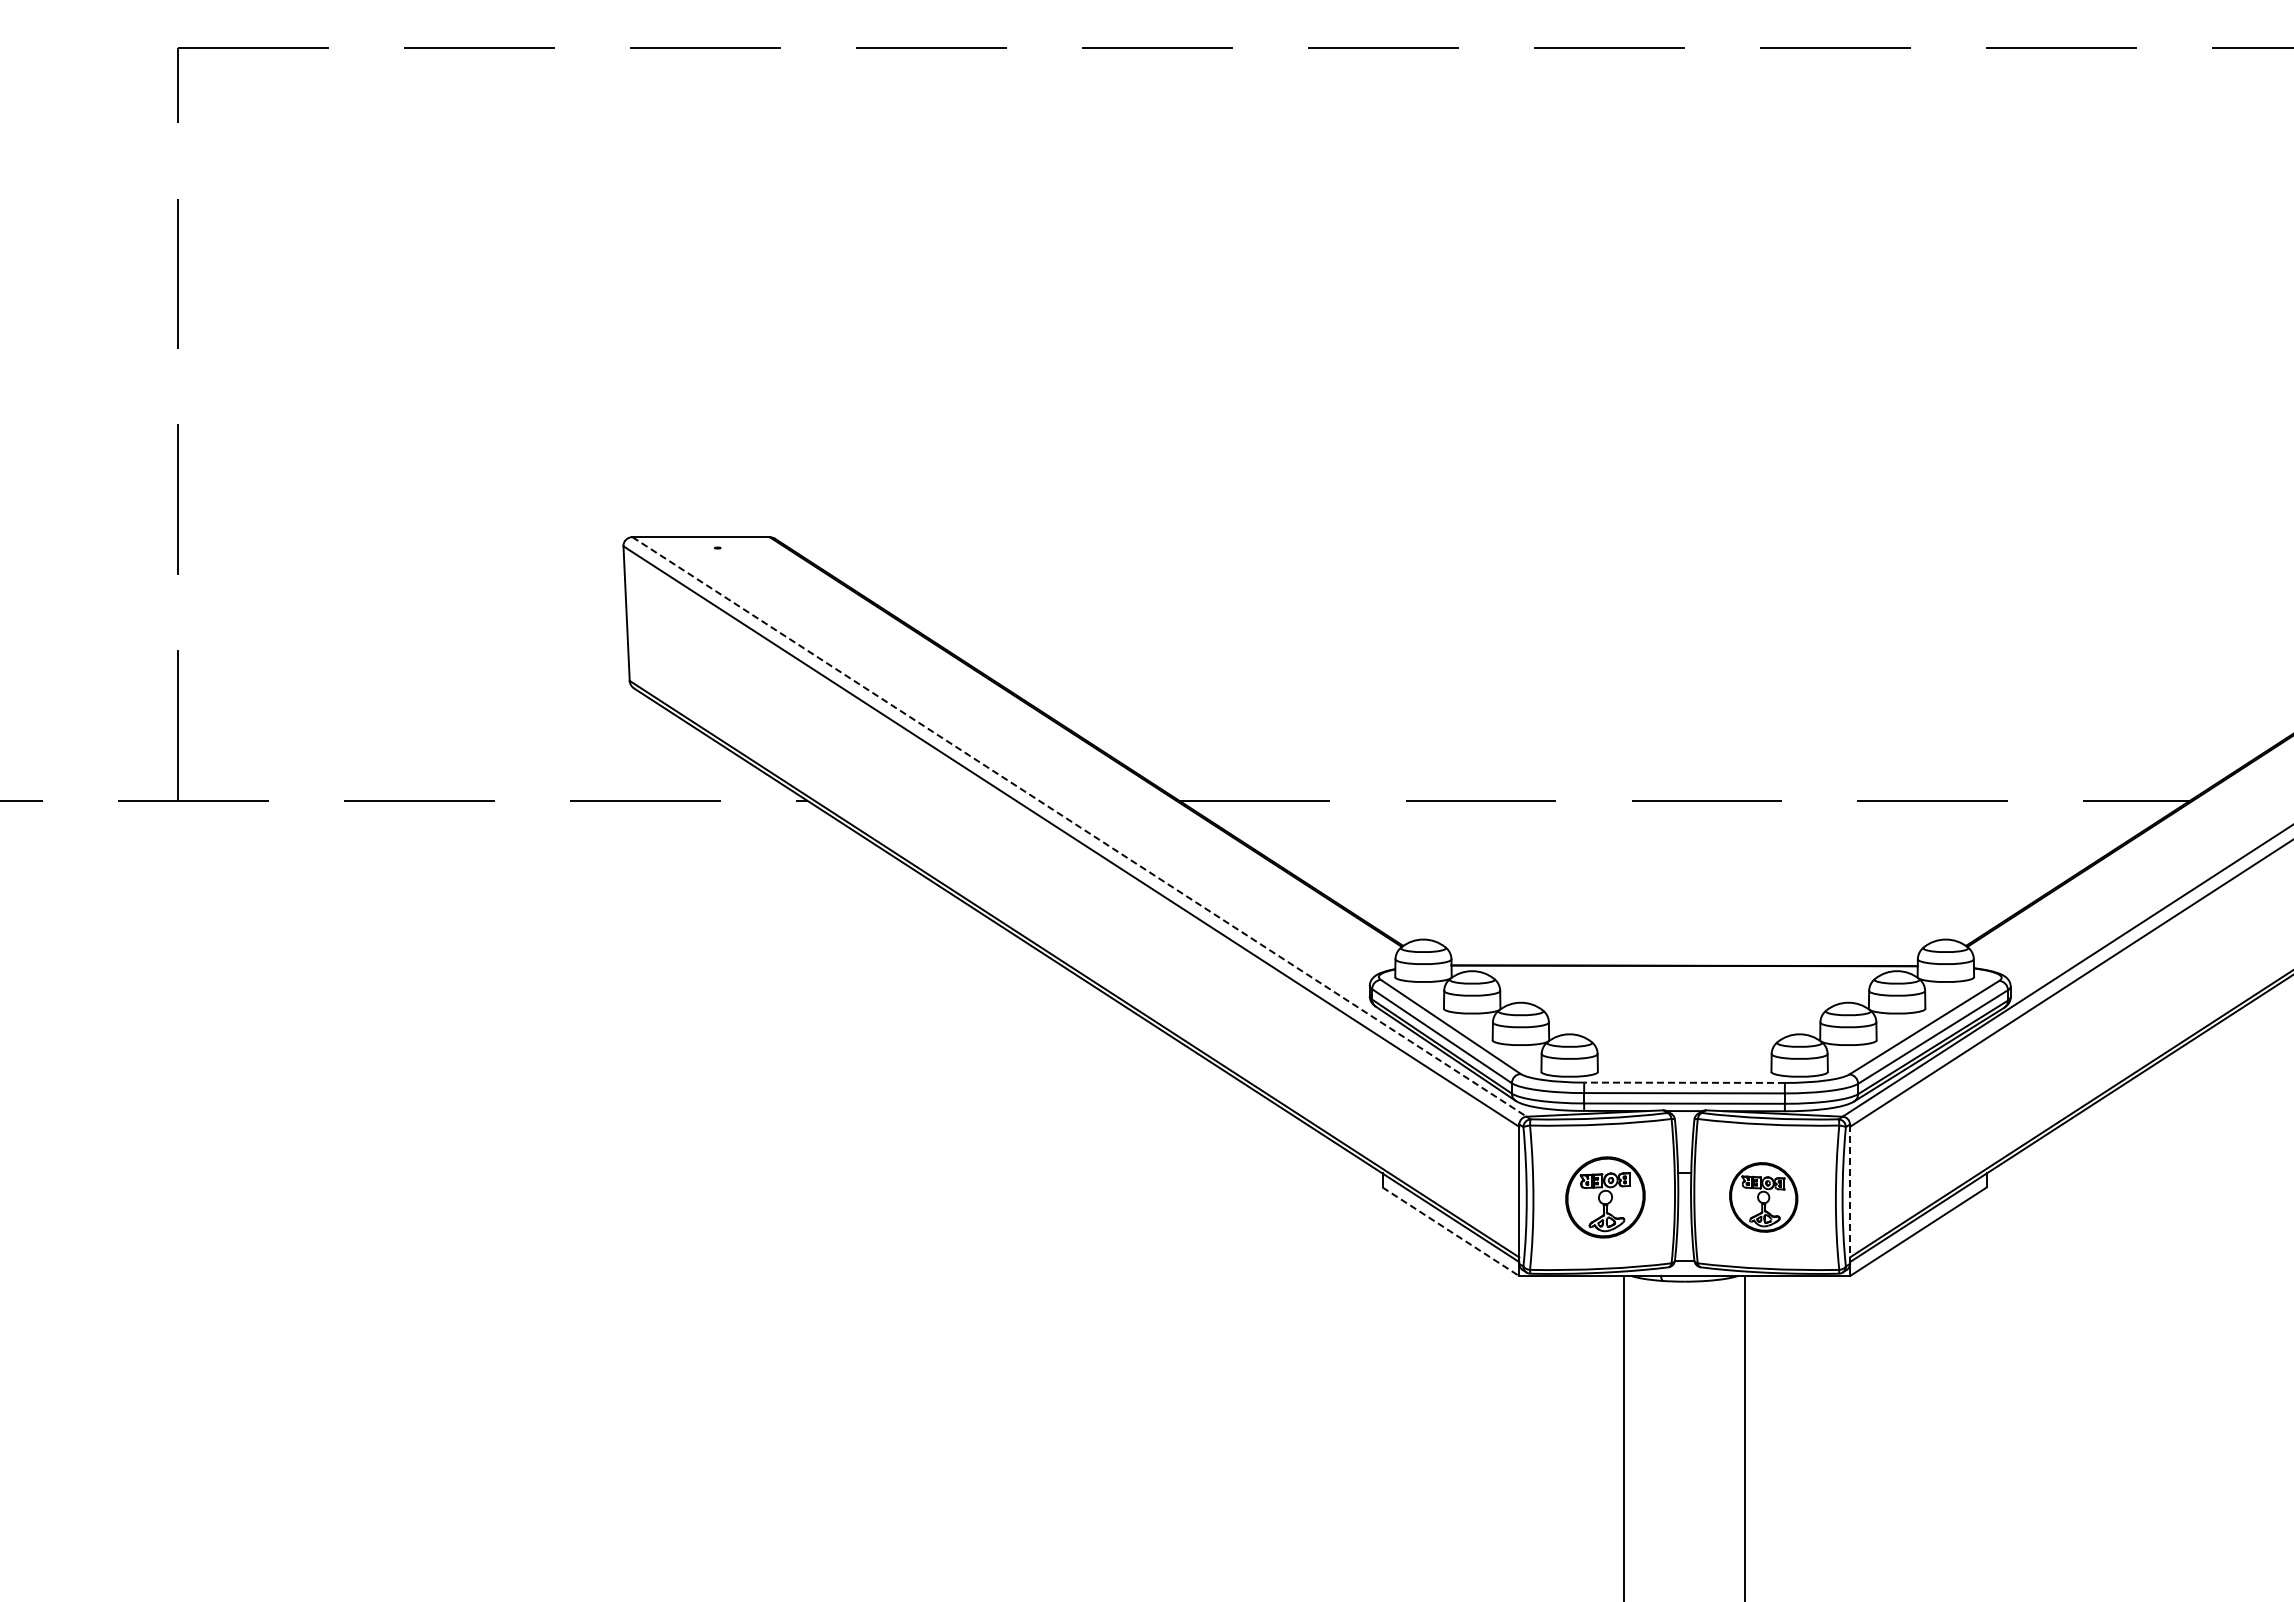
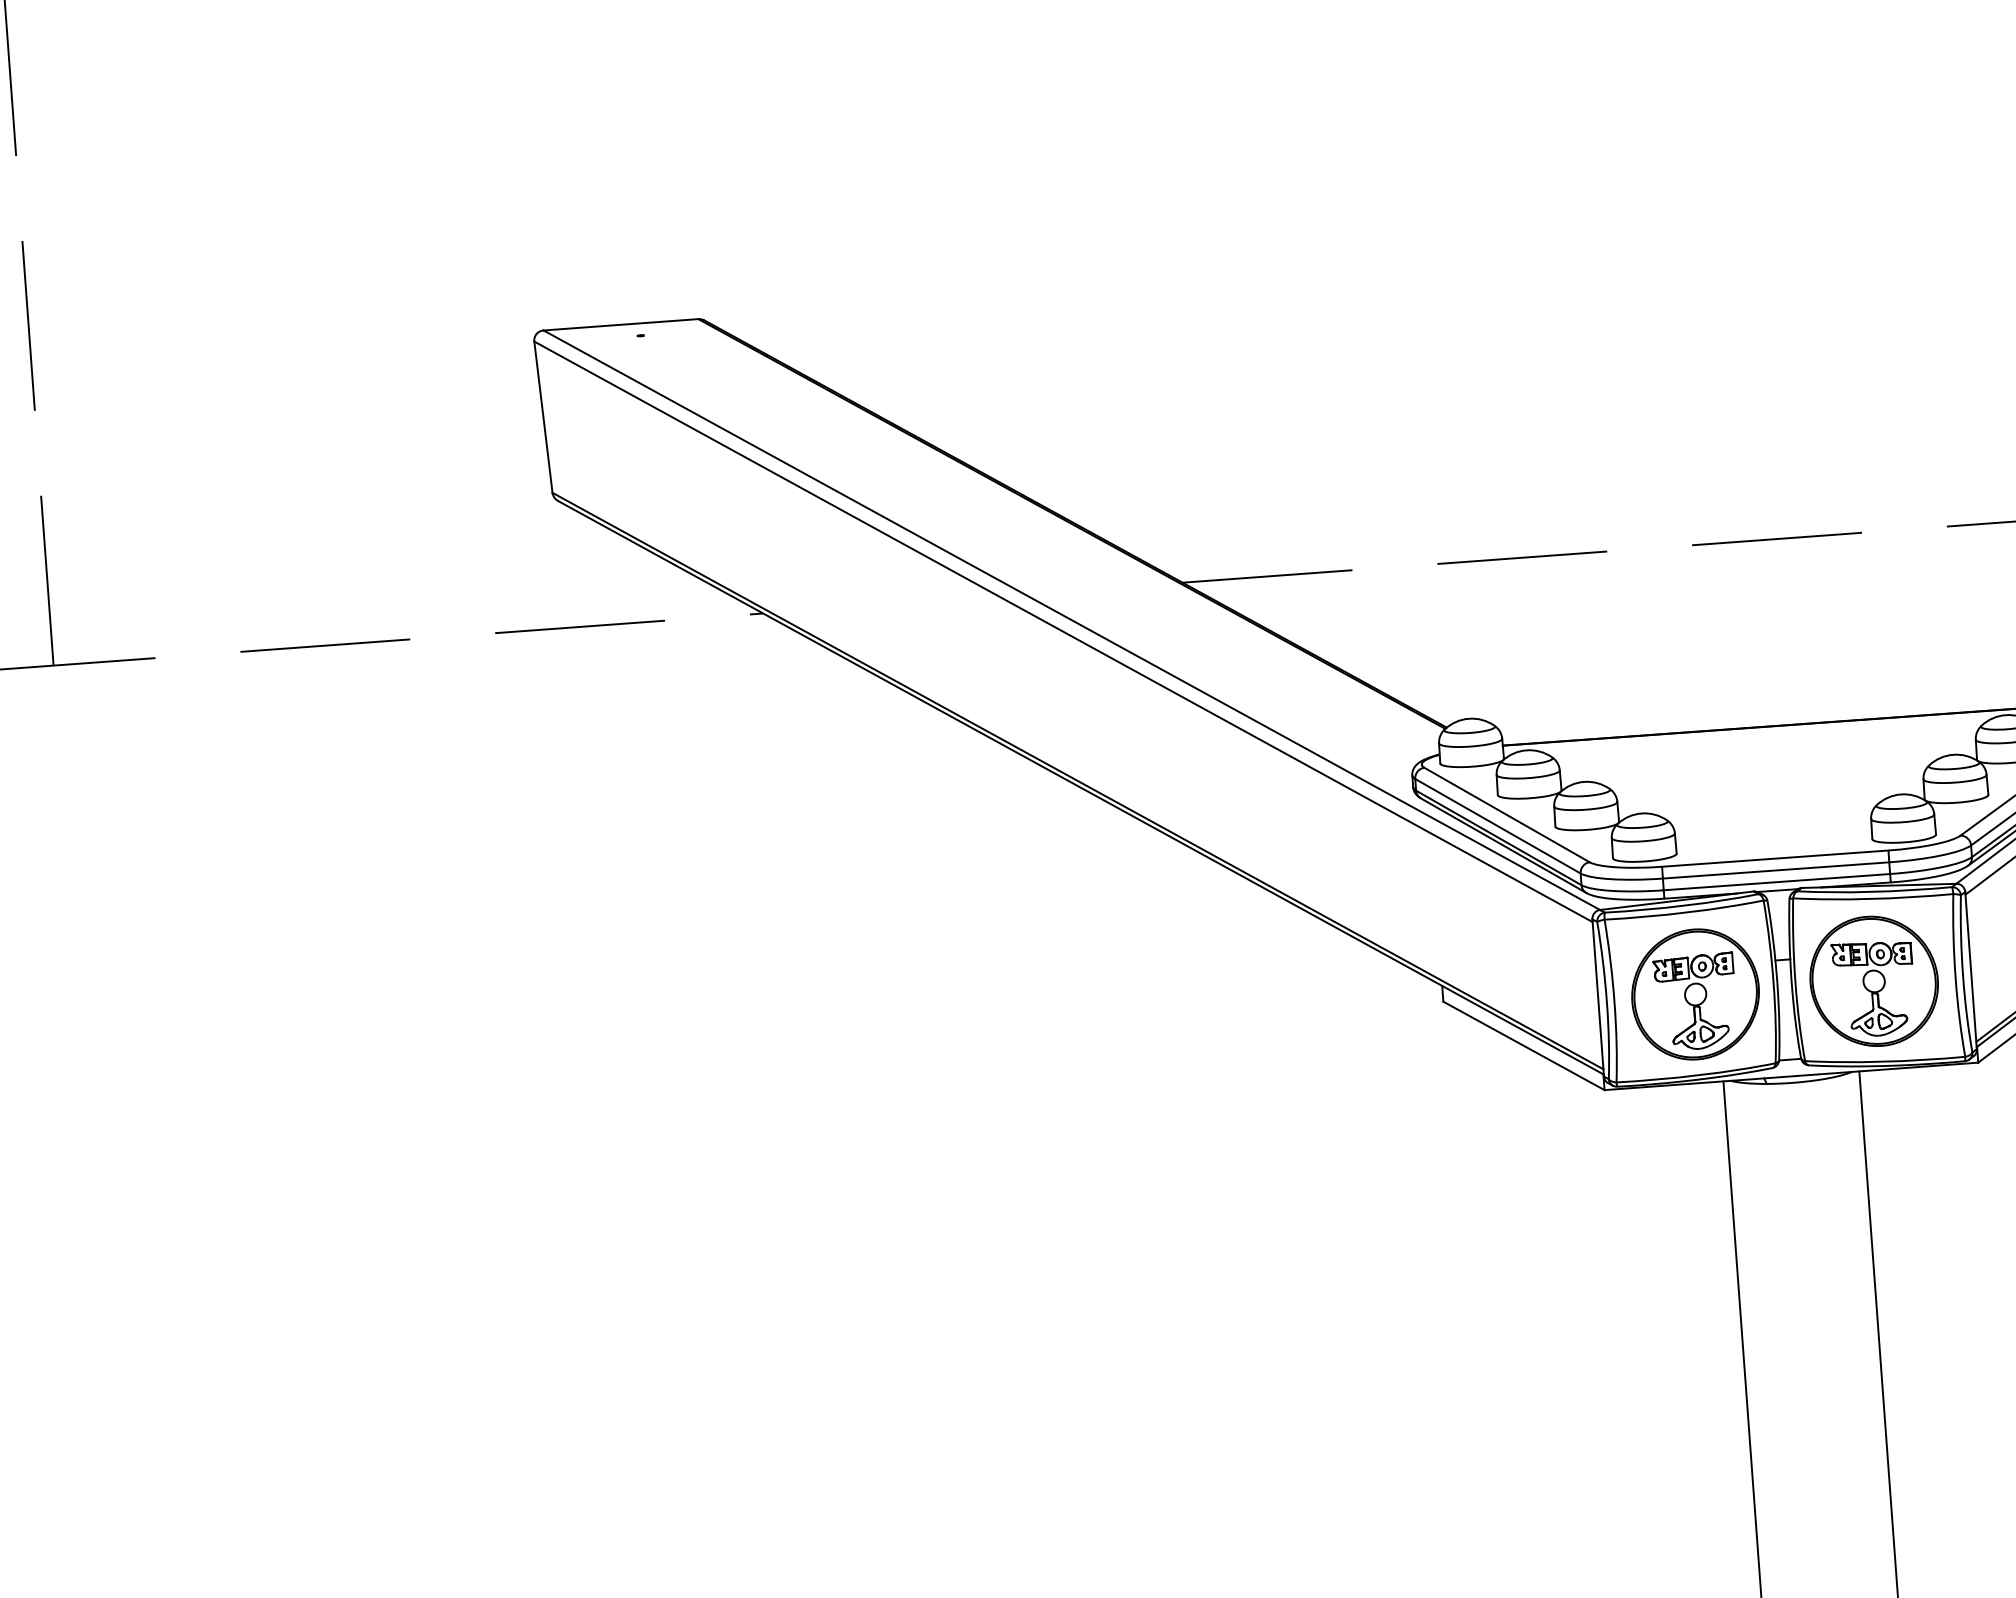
line: (1079, 826) -> (1071, 619), dashed -> solid
line: (1684, 1082) -> (1775, 858), dashed -> solid
line: (1849, 1194) -> (1970, 970), dashed -> solid
part: (1605, 1197) -> (1695, 994), size x1.43
part: (1763, 1197) -> (1873, 981), size x1.67
line: (1451, 1231) -> (1524, 1045), dashed -> solid

